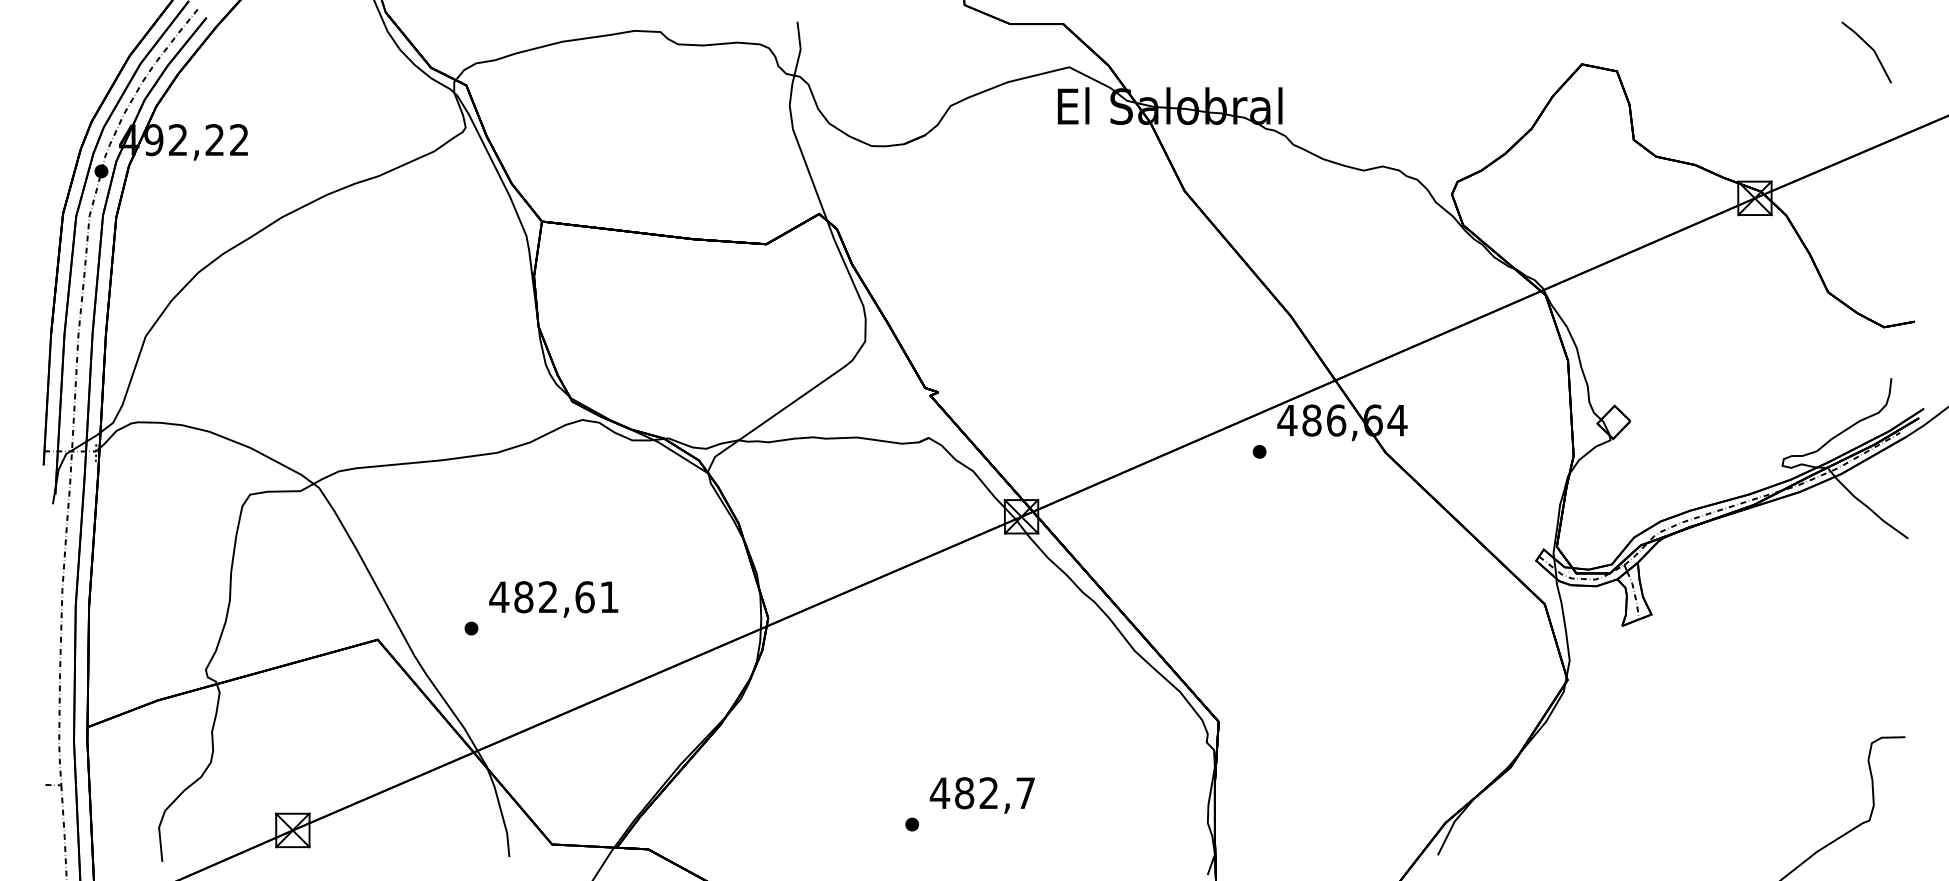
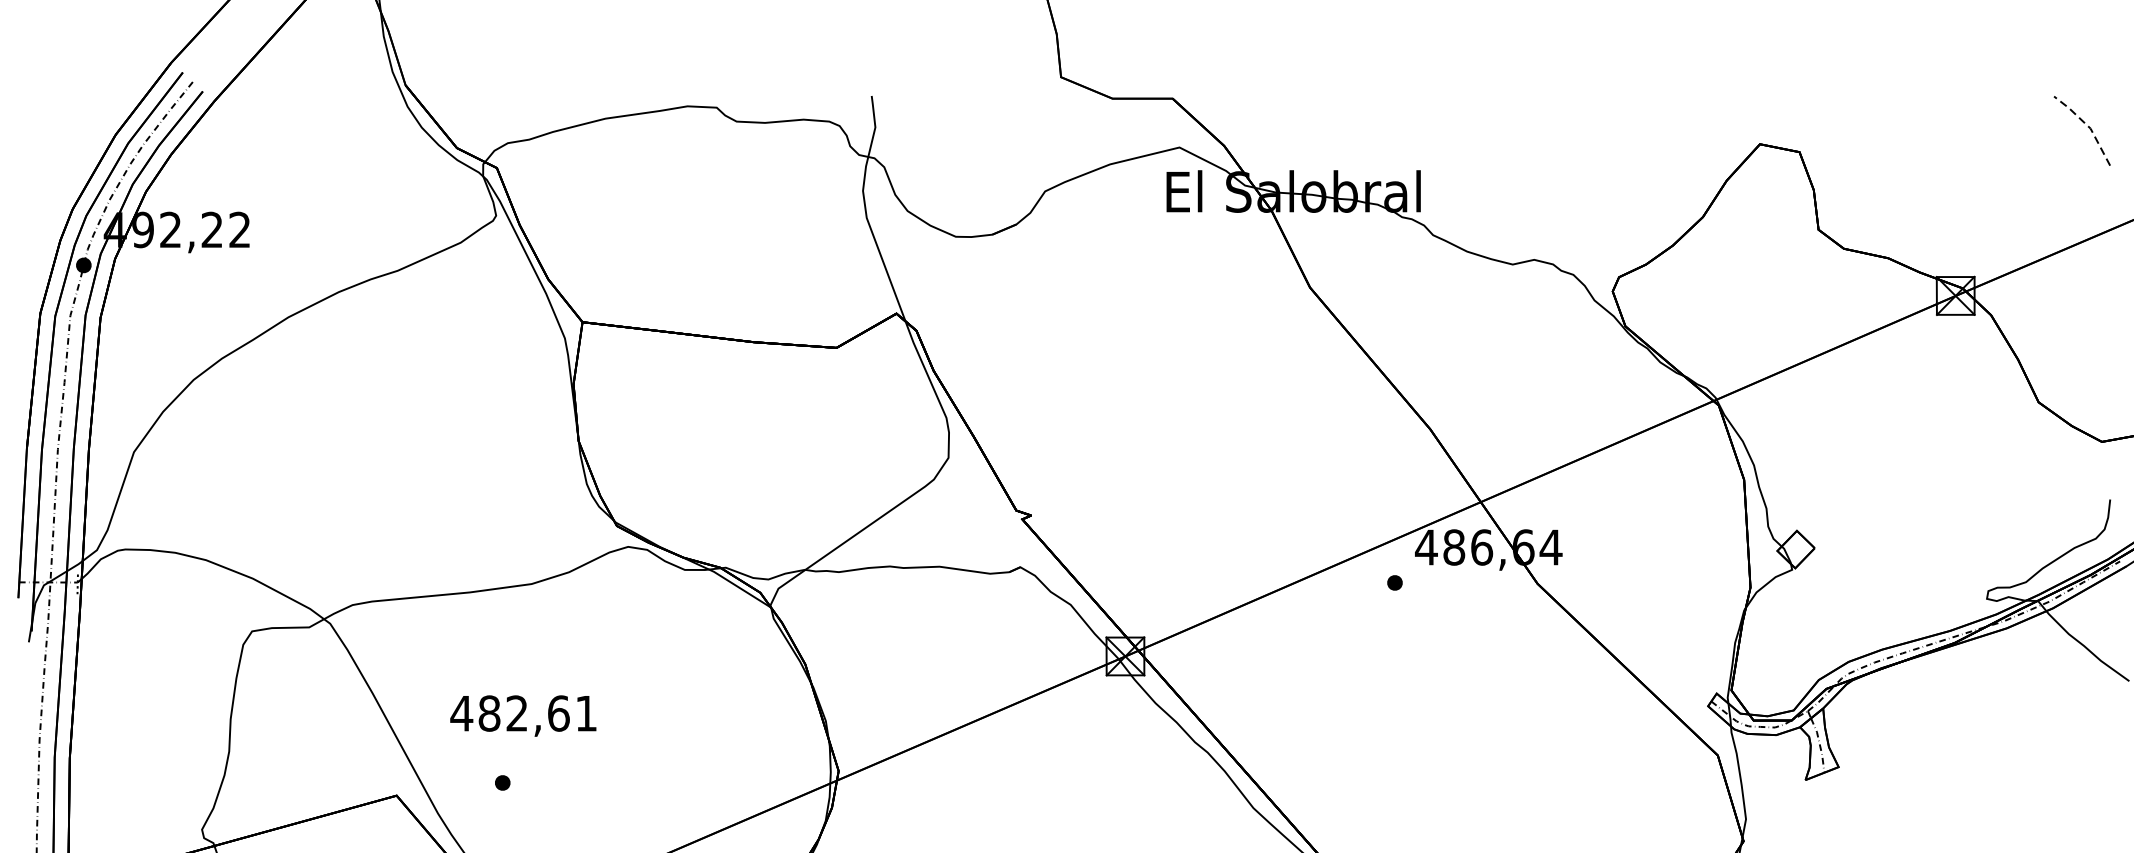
line: (1871, 48) -> (2087, 126), solid -> dashed
text: (553, 599) -> (523, 716), moved

